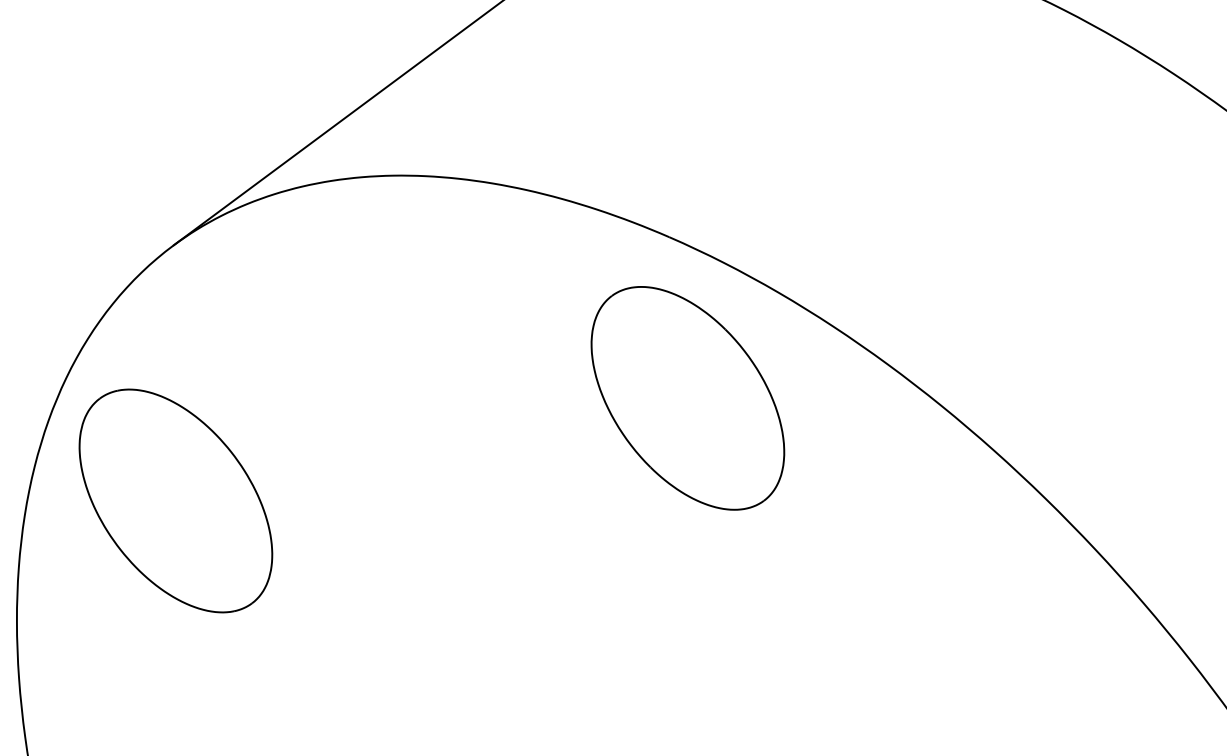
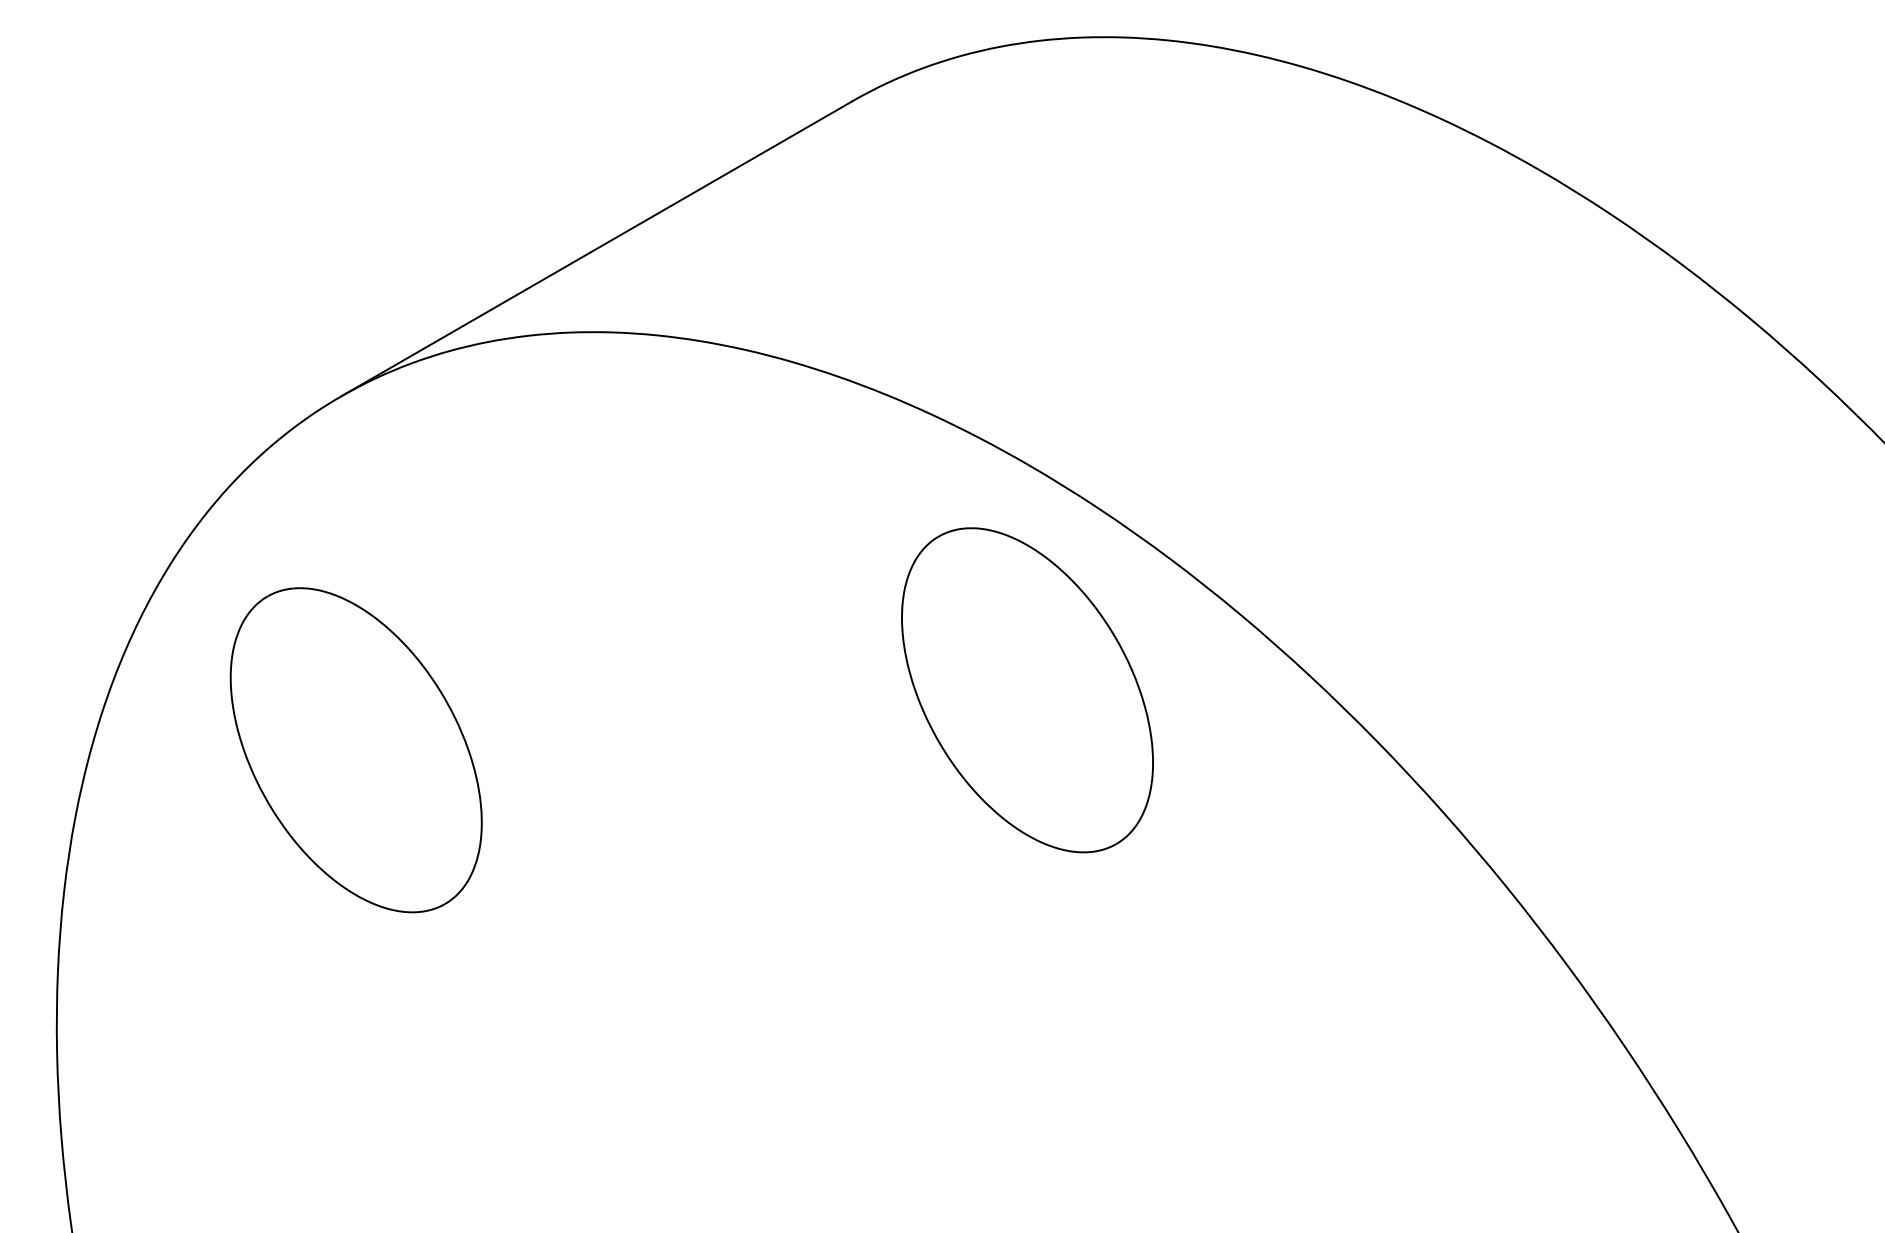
part: (175, 501) -> (355, 750), moved

